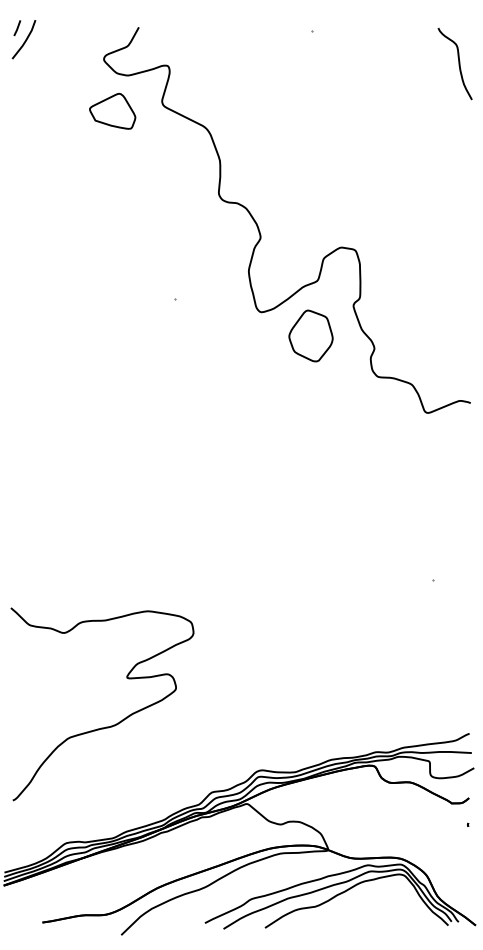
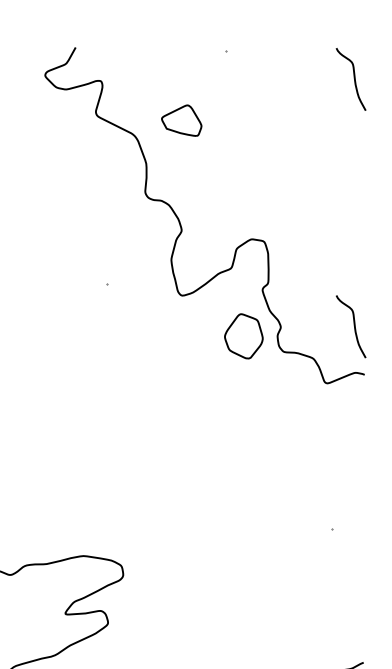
part: (112, 111) -> (181, 120), moved
part: (310, 335) -> (243, 335), moved
curve: (458, 348) -> (354, 327), added

